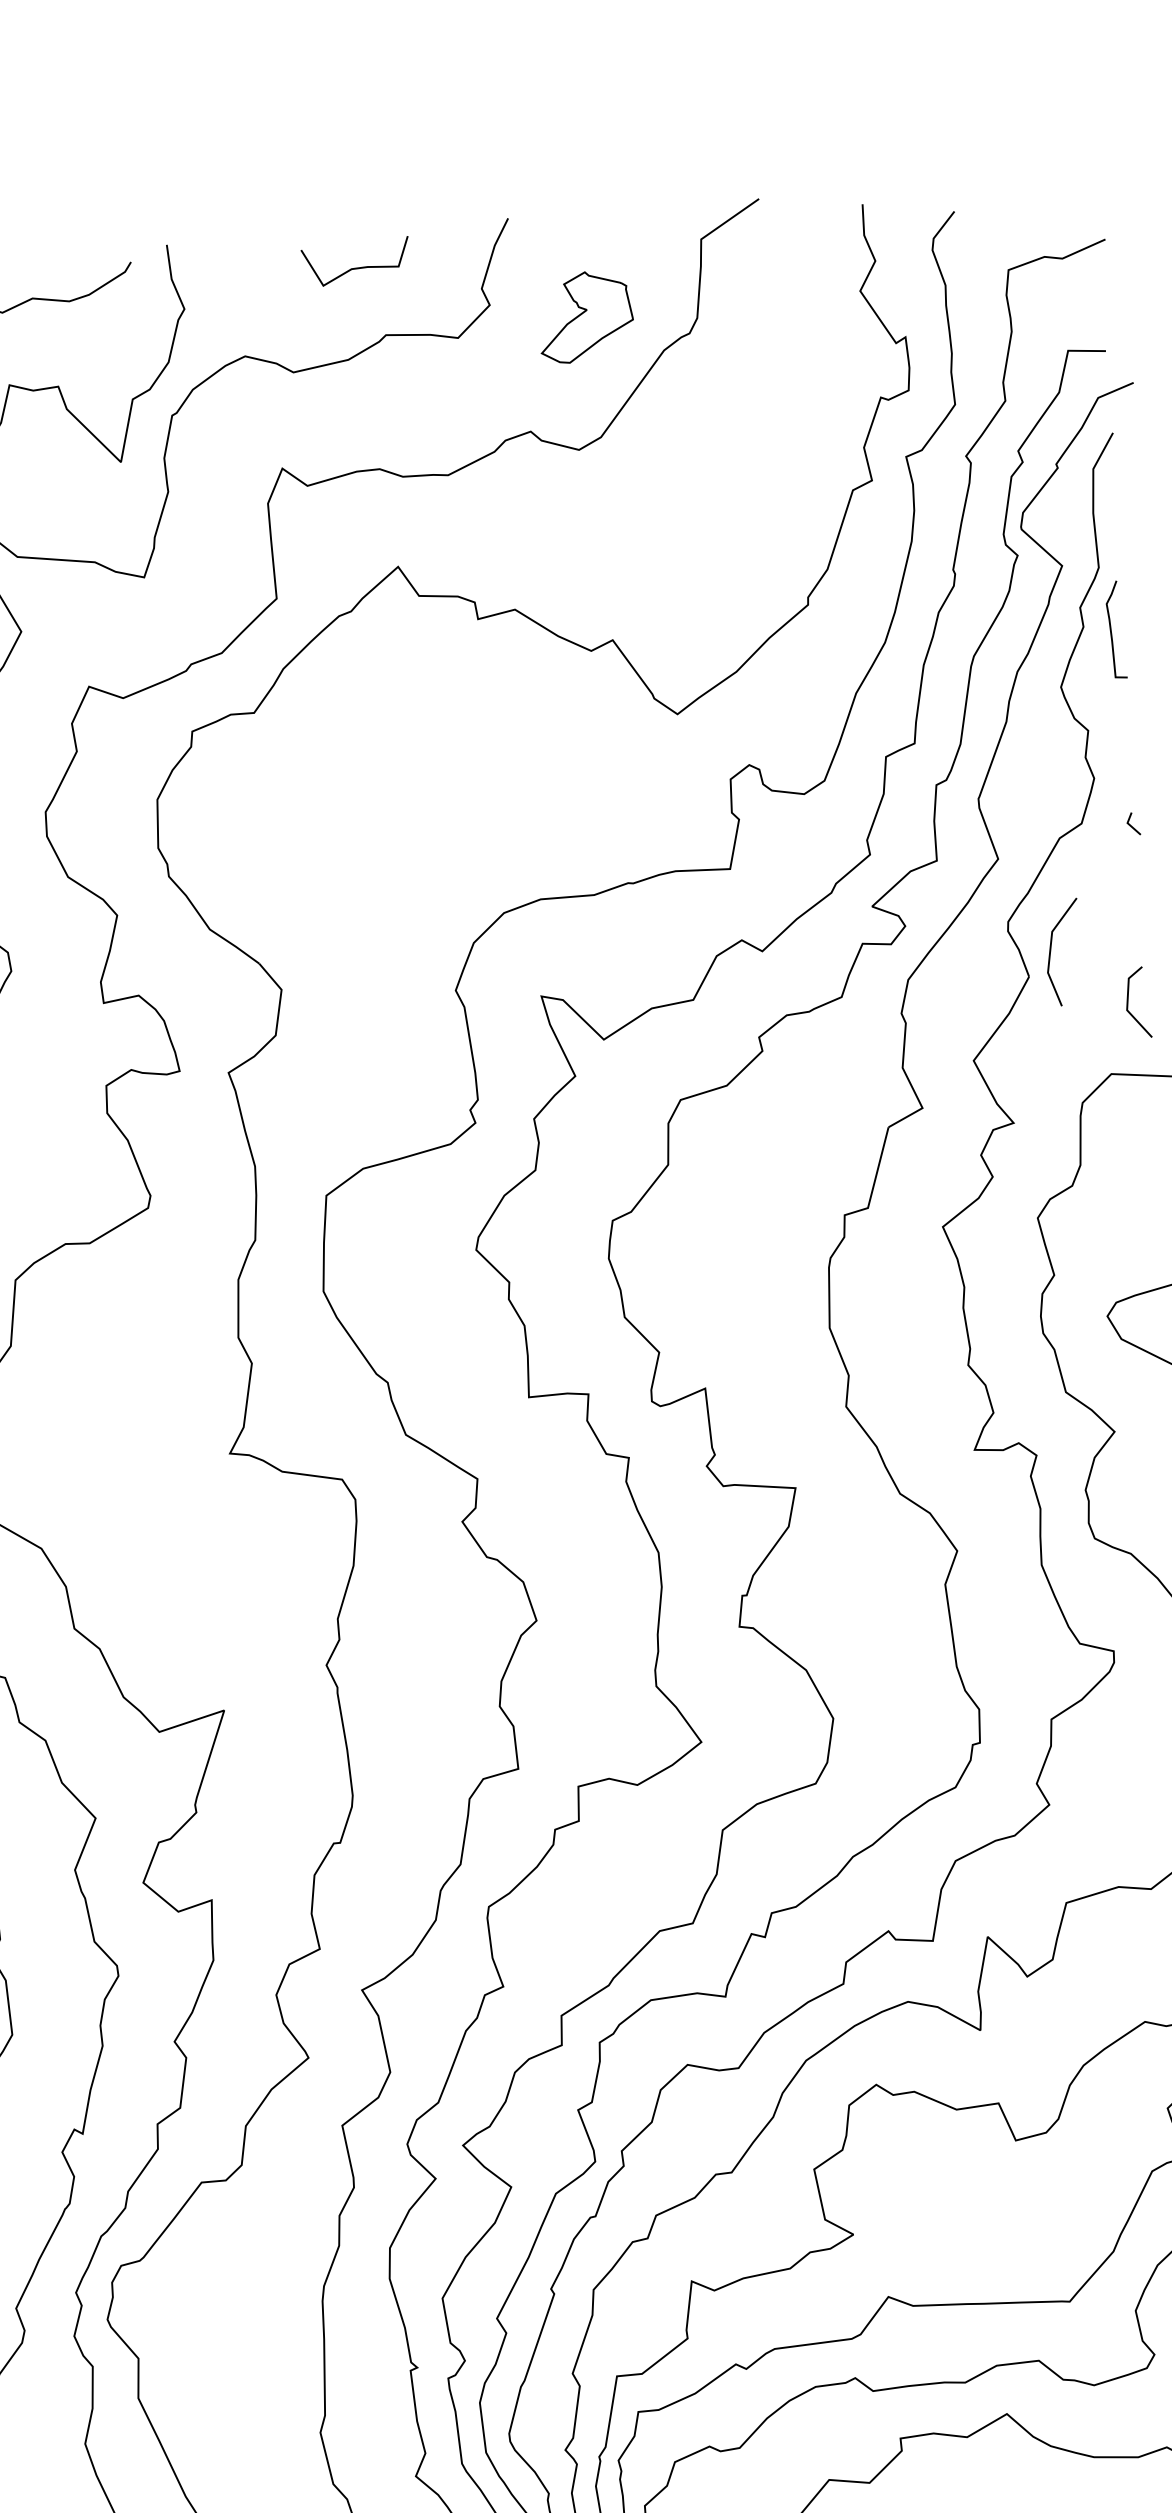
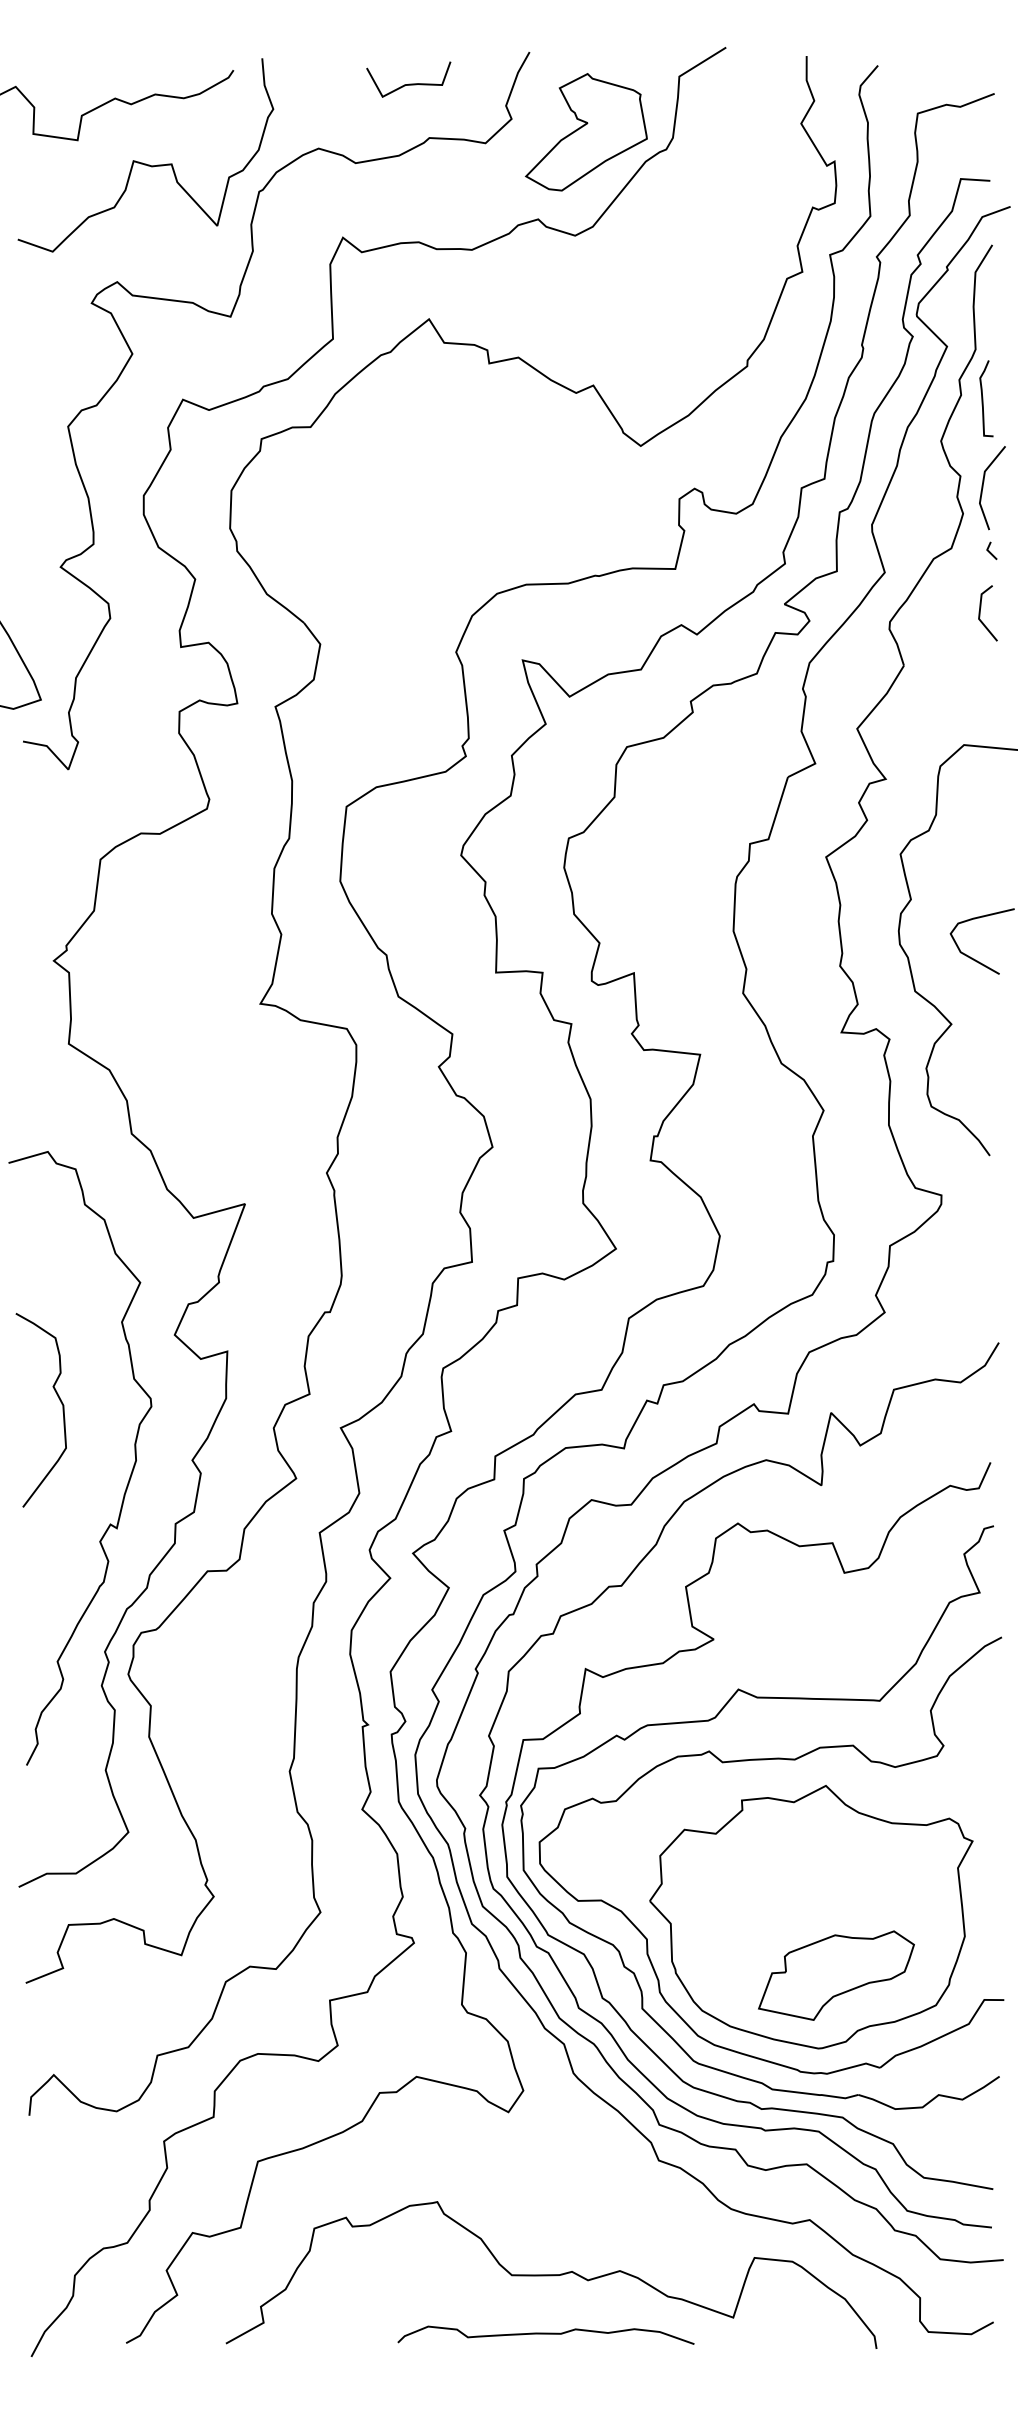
part: (586, 317) -> (586, 132), size x1.67
line: (1051, 953) -> (983, 488), moved
line: (1128, 1003) -> (980, 613), moved

